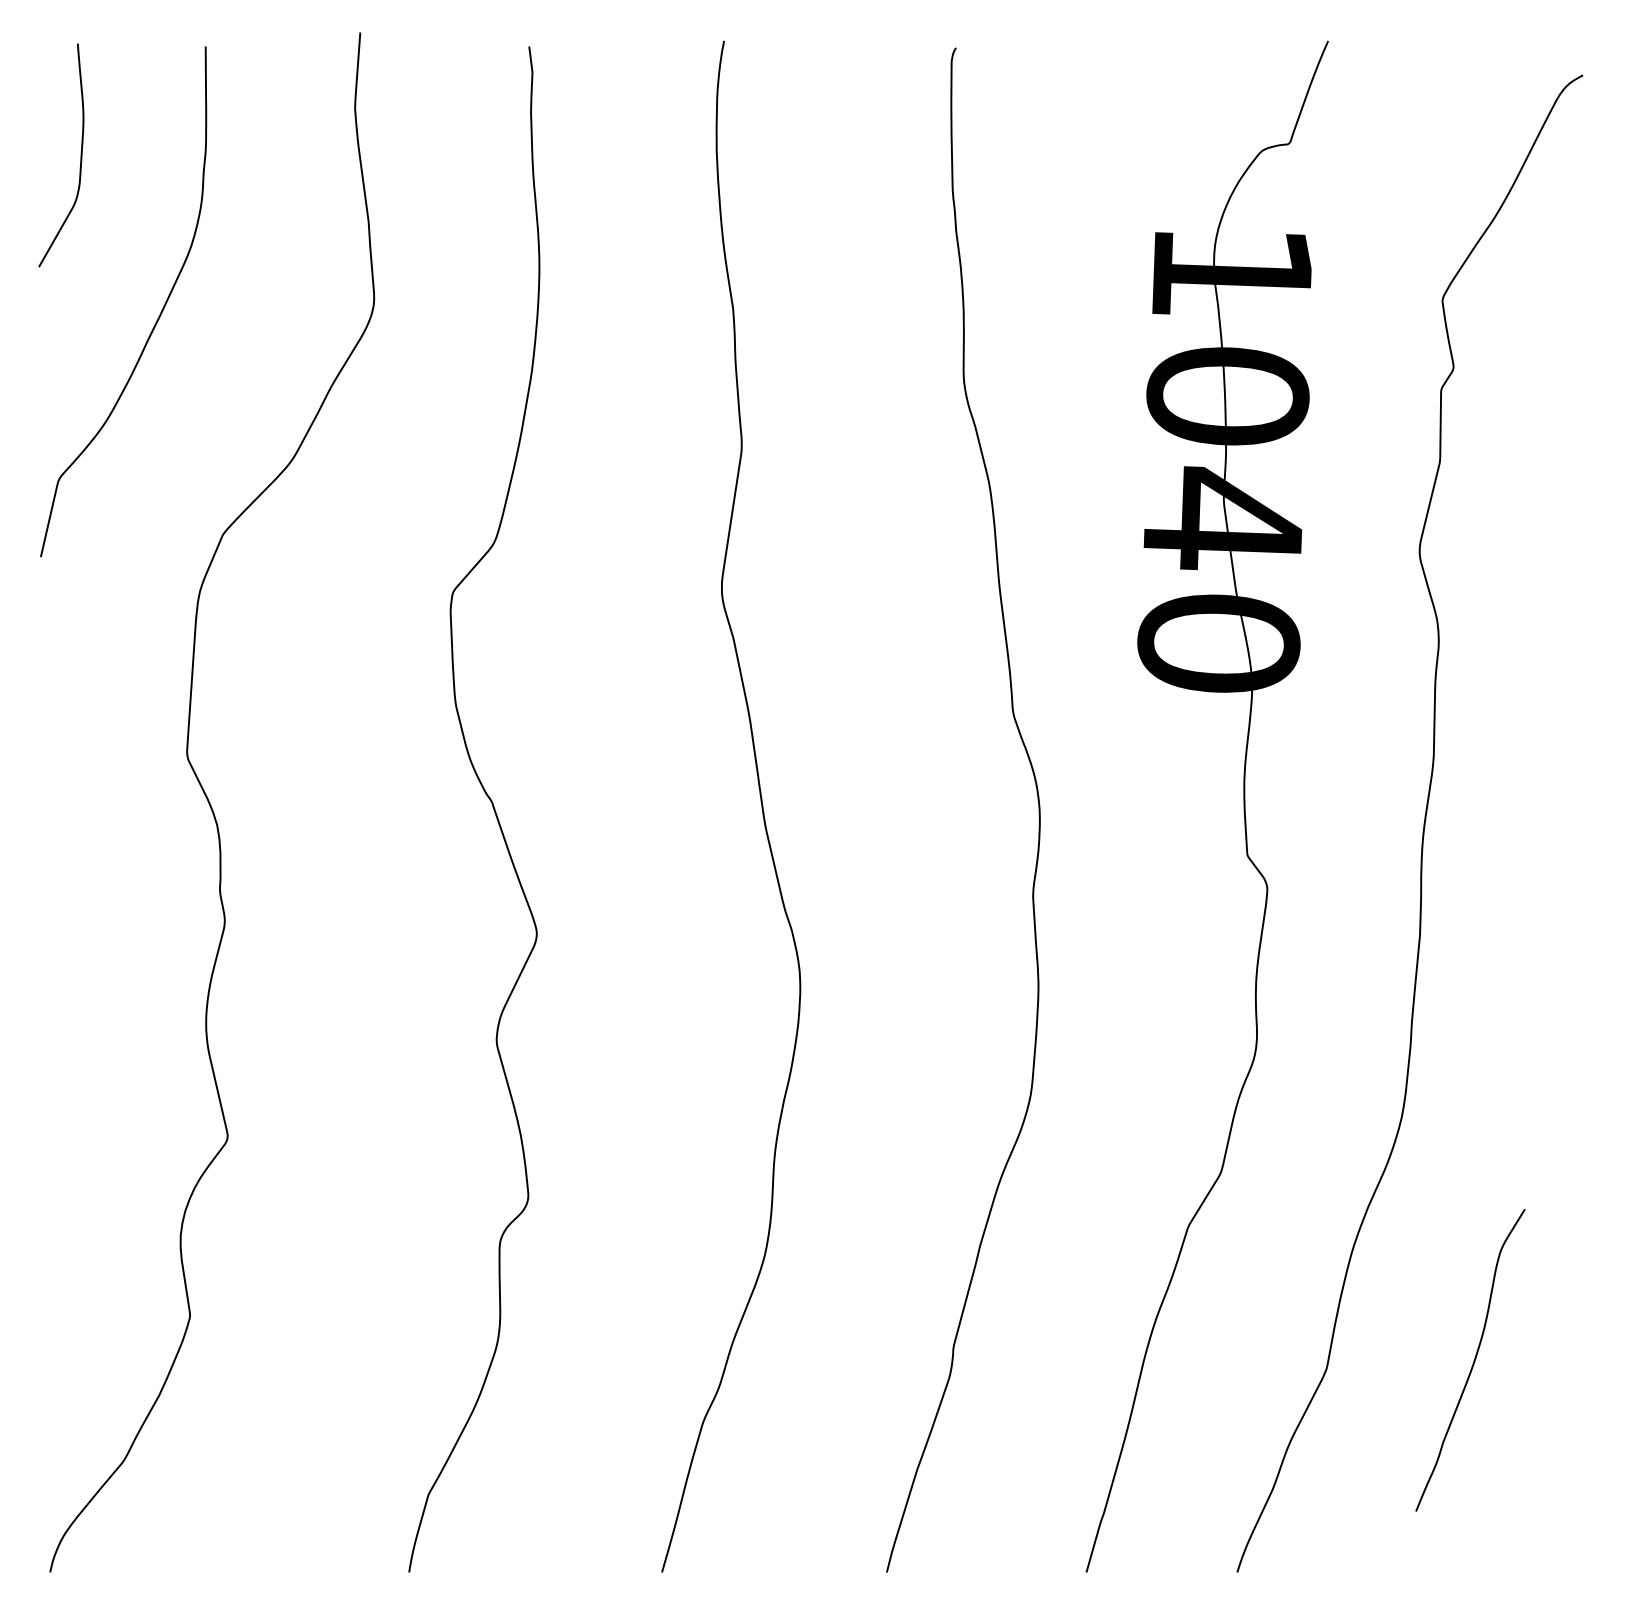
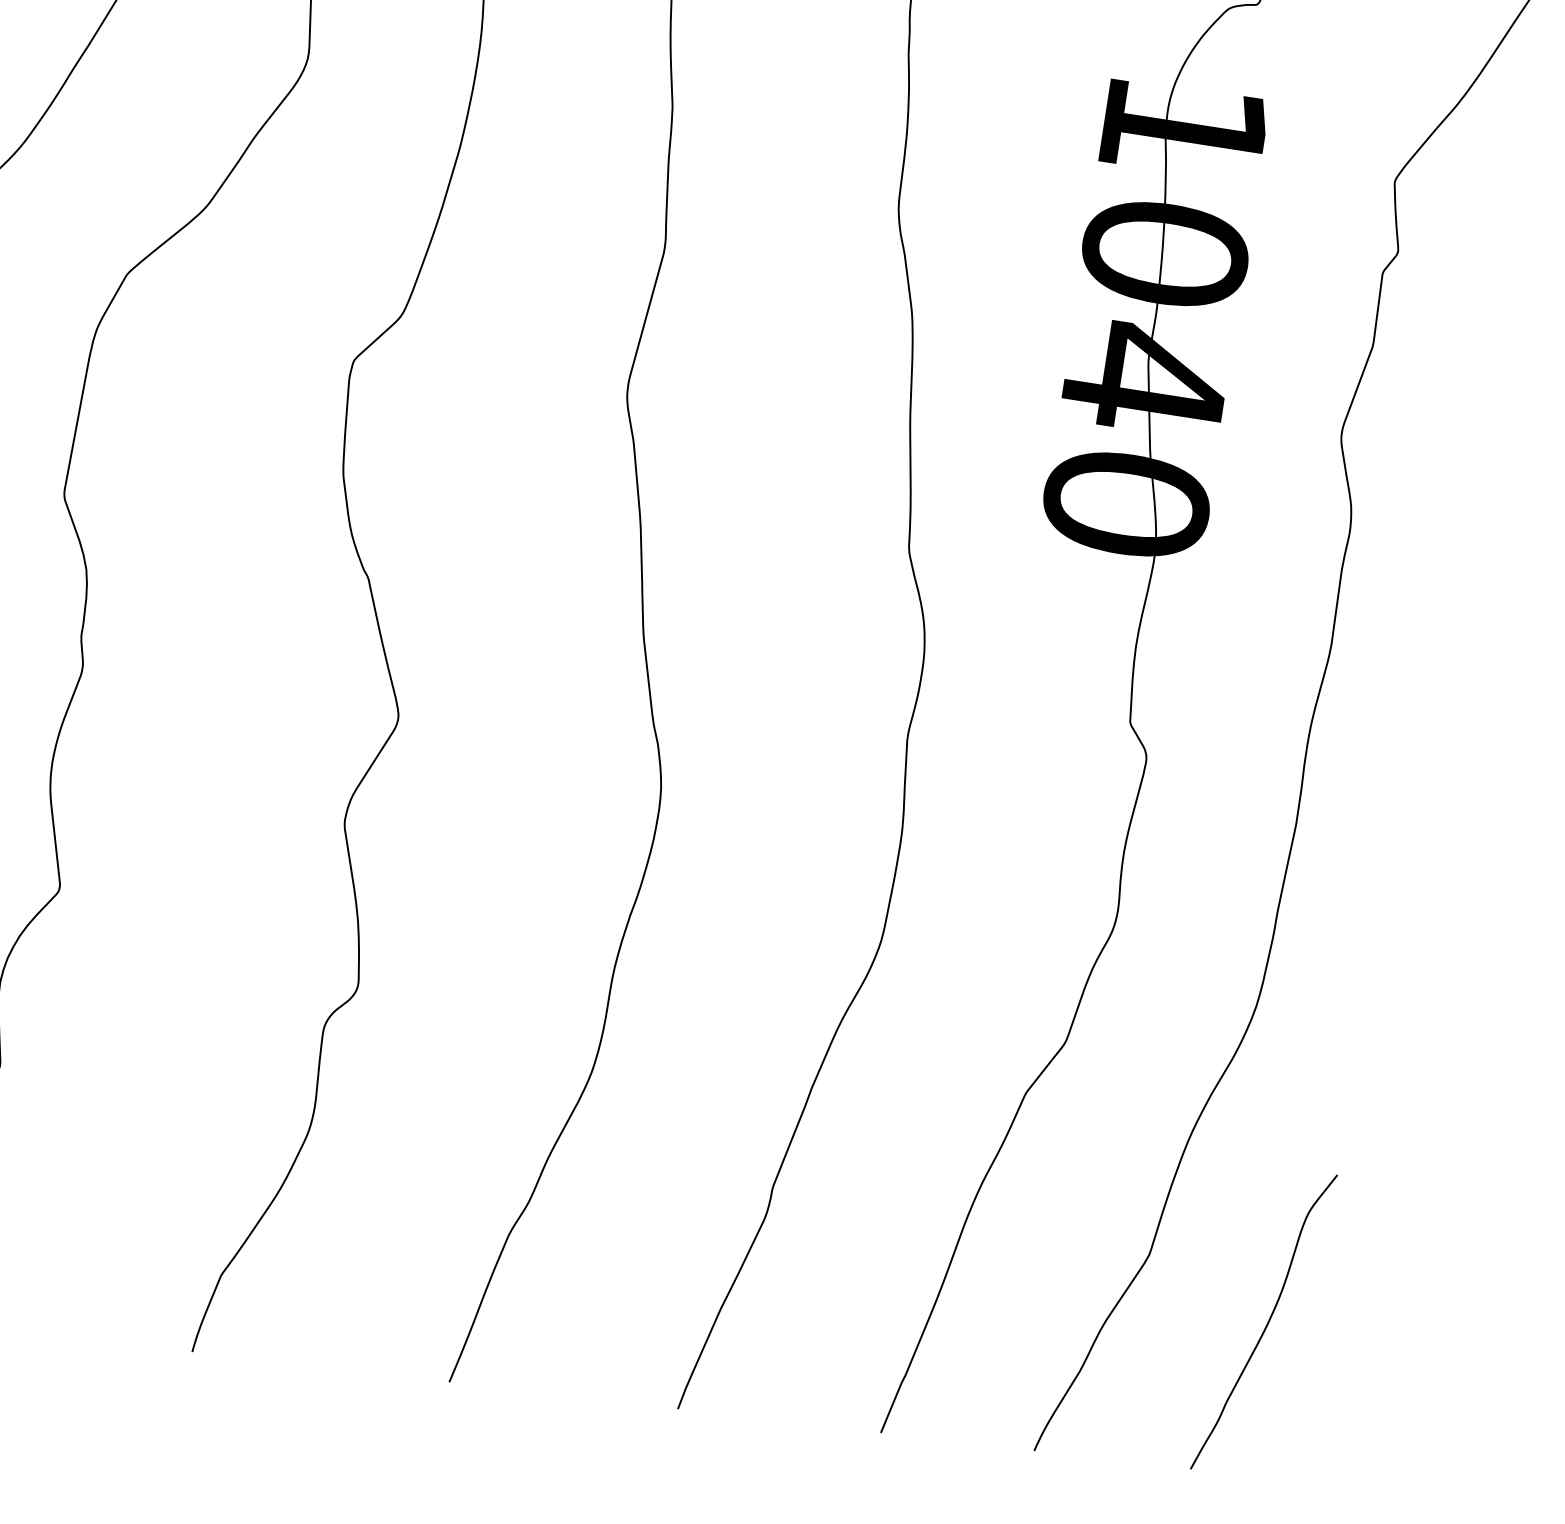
curve: (1473, 1360) -> (1267, 1322), moved

